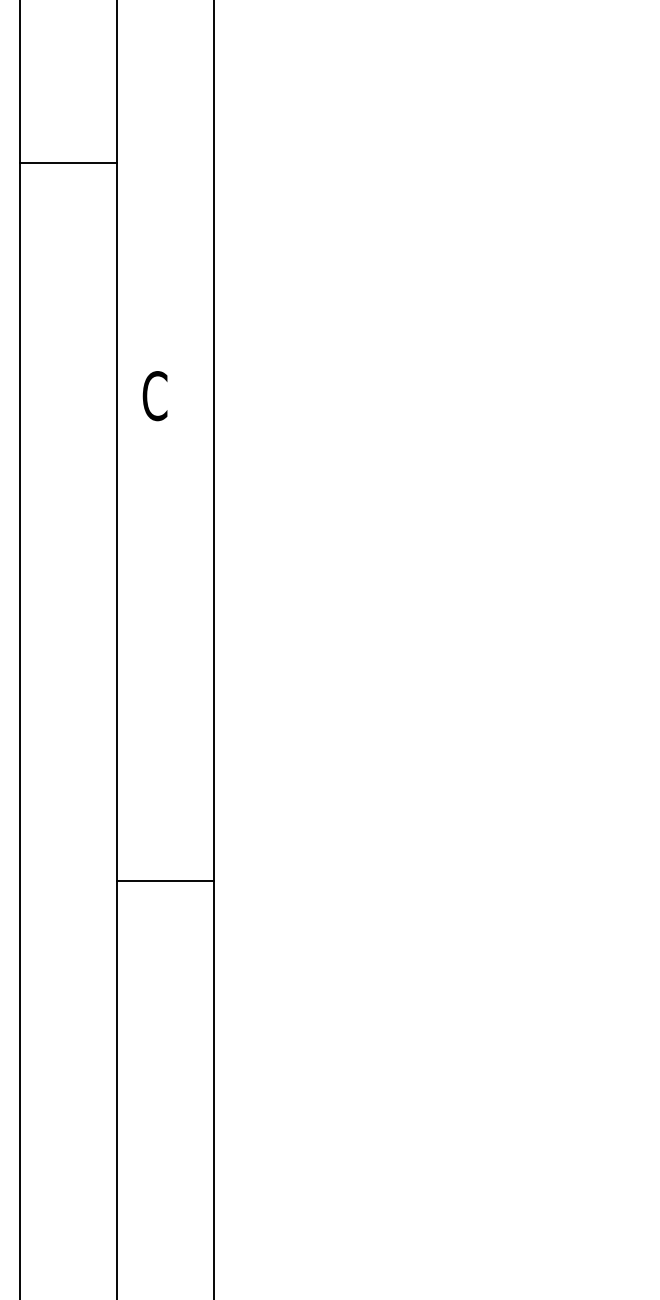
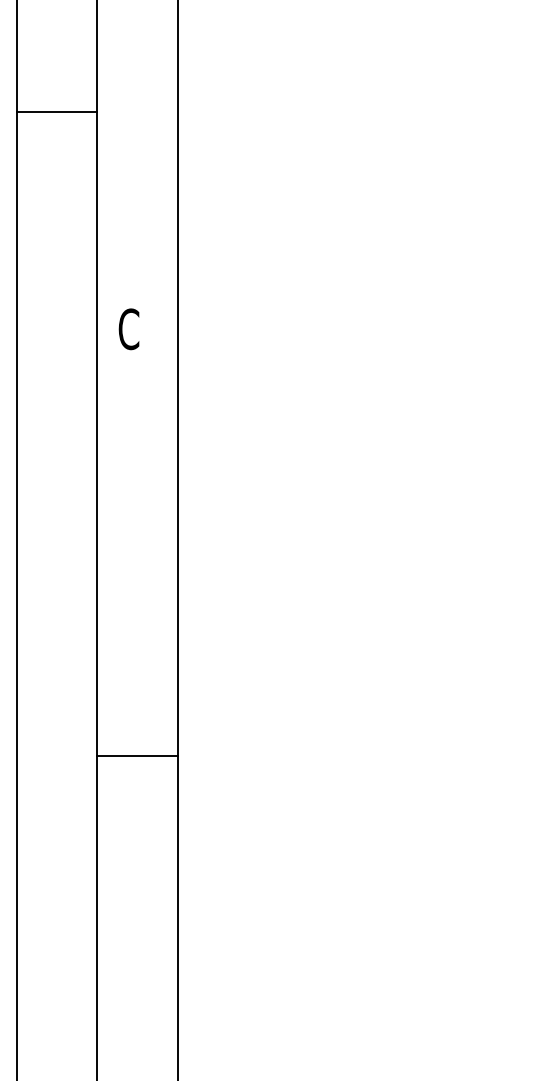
line: (67, 163) -> (56, 111), moved
line: (165, 880) -> (137, 756), moved

